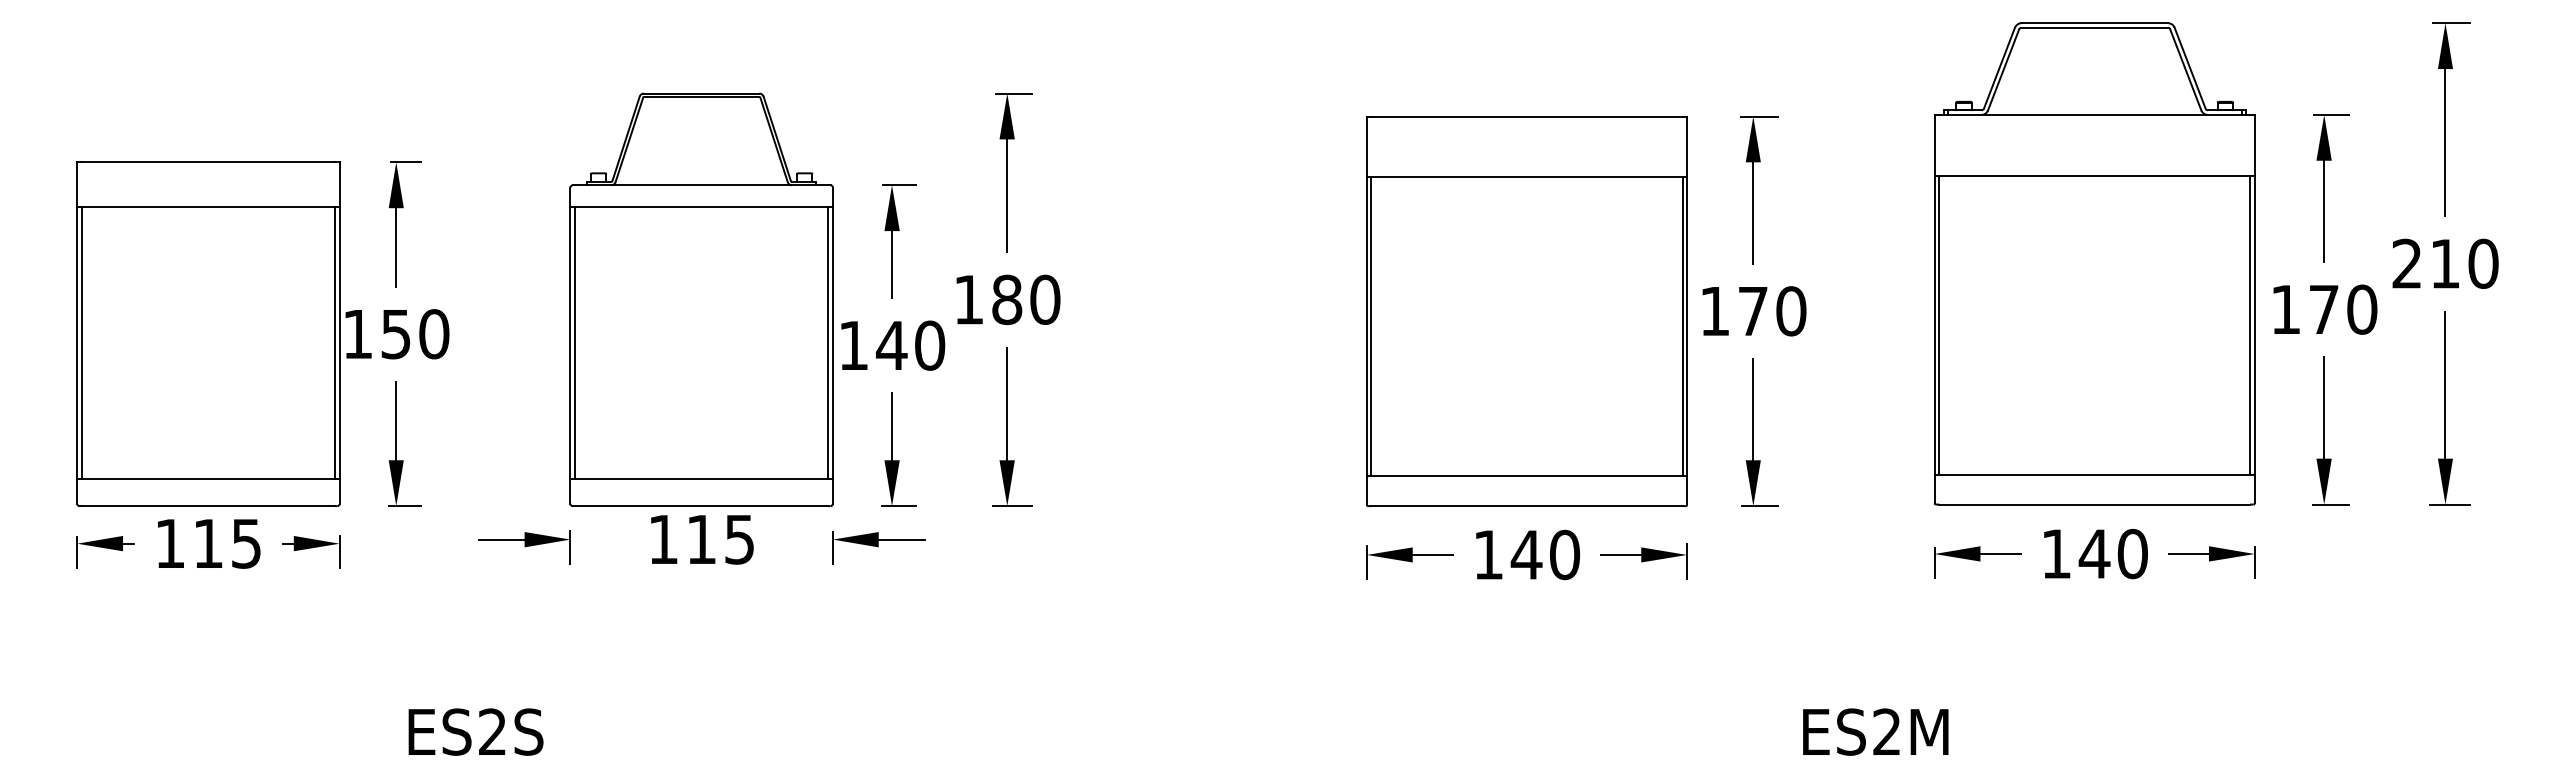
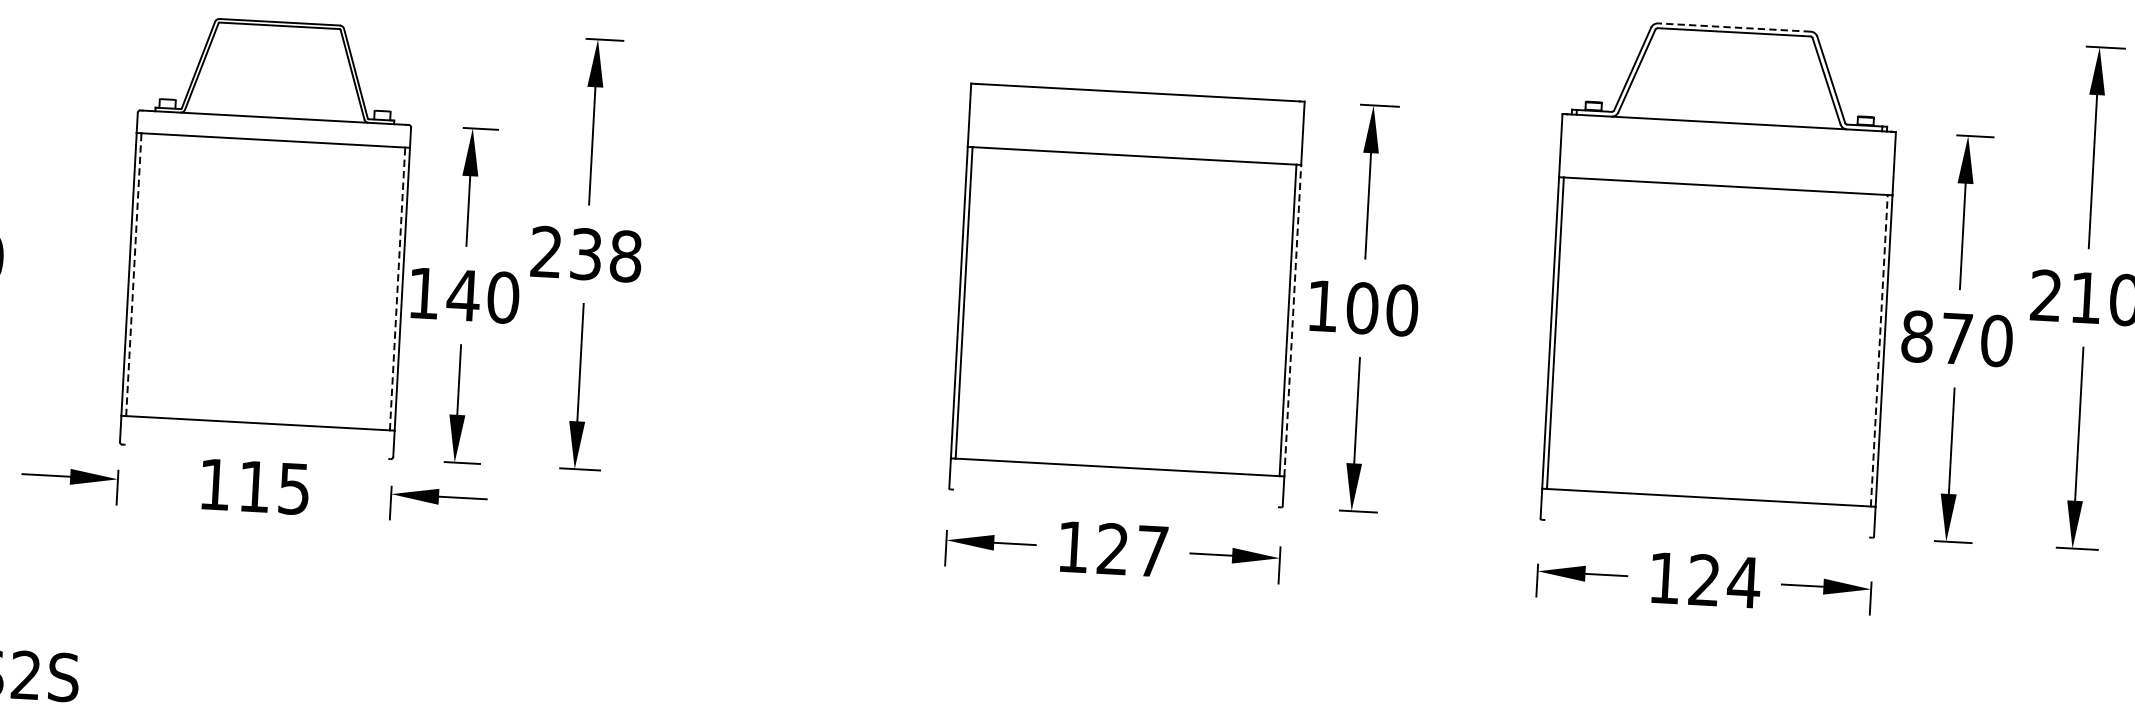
line: (2094, 23) -> (1734, 27), solid -> dashed
text: (1007, 299) -> (586, 253), 180 -> 238
text: (2285, 309) -> (1916, 336), 170 -> 870
text: (1753, 311) -> (1362, 308), 170 -> 100
line: (2250, 325) -> (1879, 351), solid -> dashed
line: (1687, 326) -> (1293, 320), solid -> dashed
line: (575, 342) -> (134, 274), solid -> dashed
line: (828, 342) -> (397, 288), solid -> dashed
line: (2094, 504) -> (1707, 528), removed
line: (701, 506) -> (256, 452), removed
line: (1526, 506) -> (1115, 498), removed
text: (2113, 553) -> (1724, 580), 140 -> 124
text: (1545, 554) -> (1132, 549), 140 -> 127

